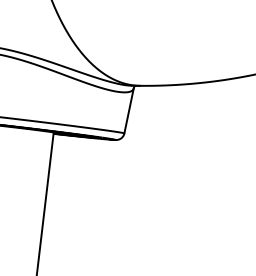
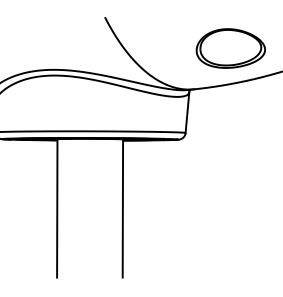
part: (185, 44) -> (230, 48), added

